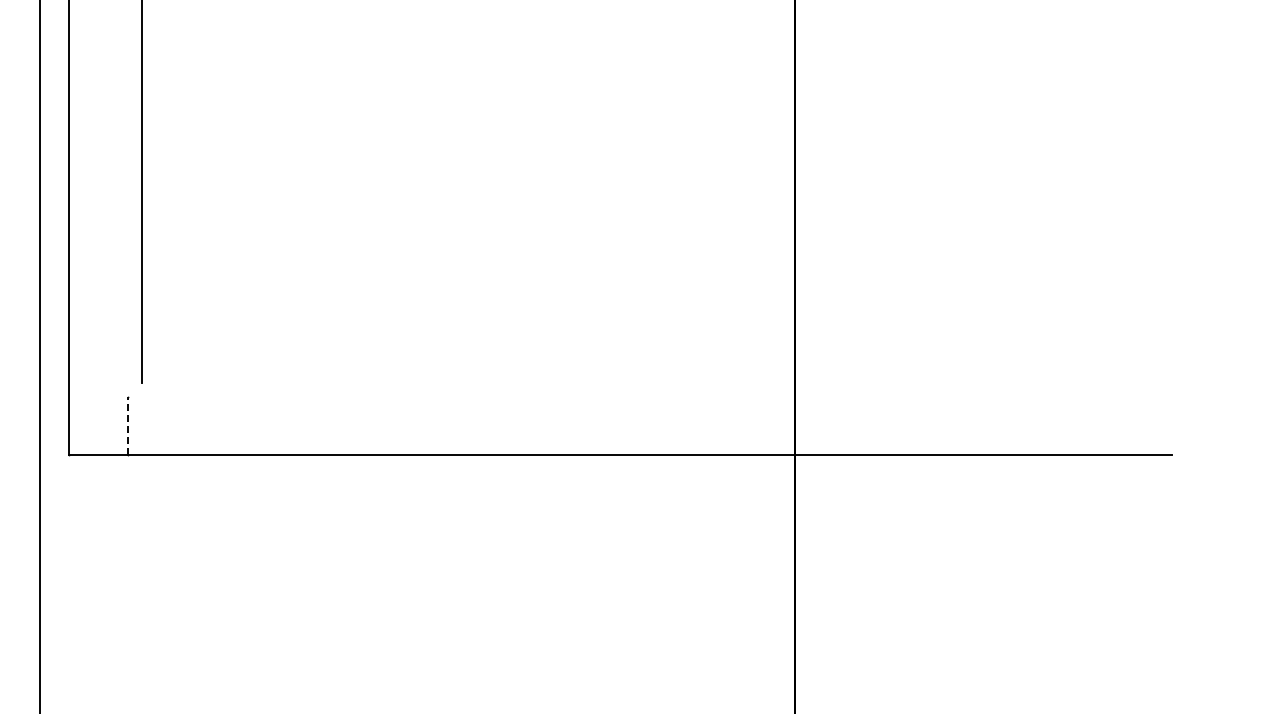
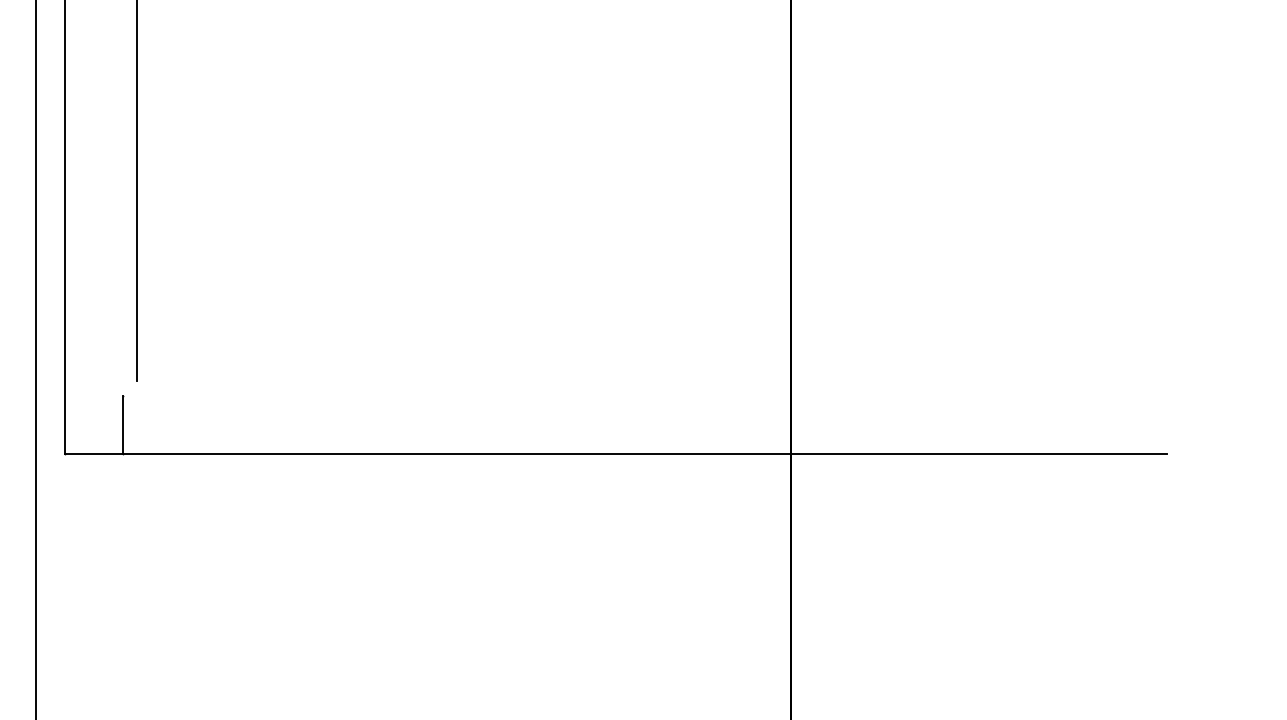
line: (127, 425) -> (122, 424), dashed -> solid

